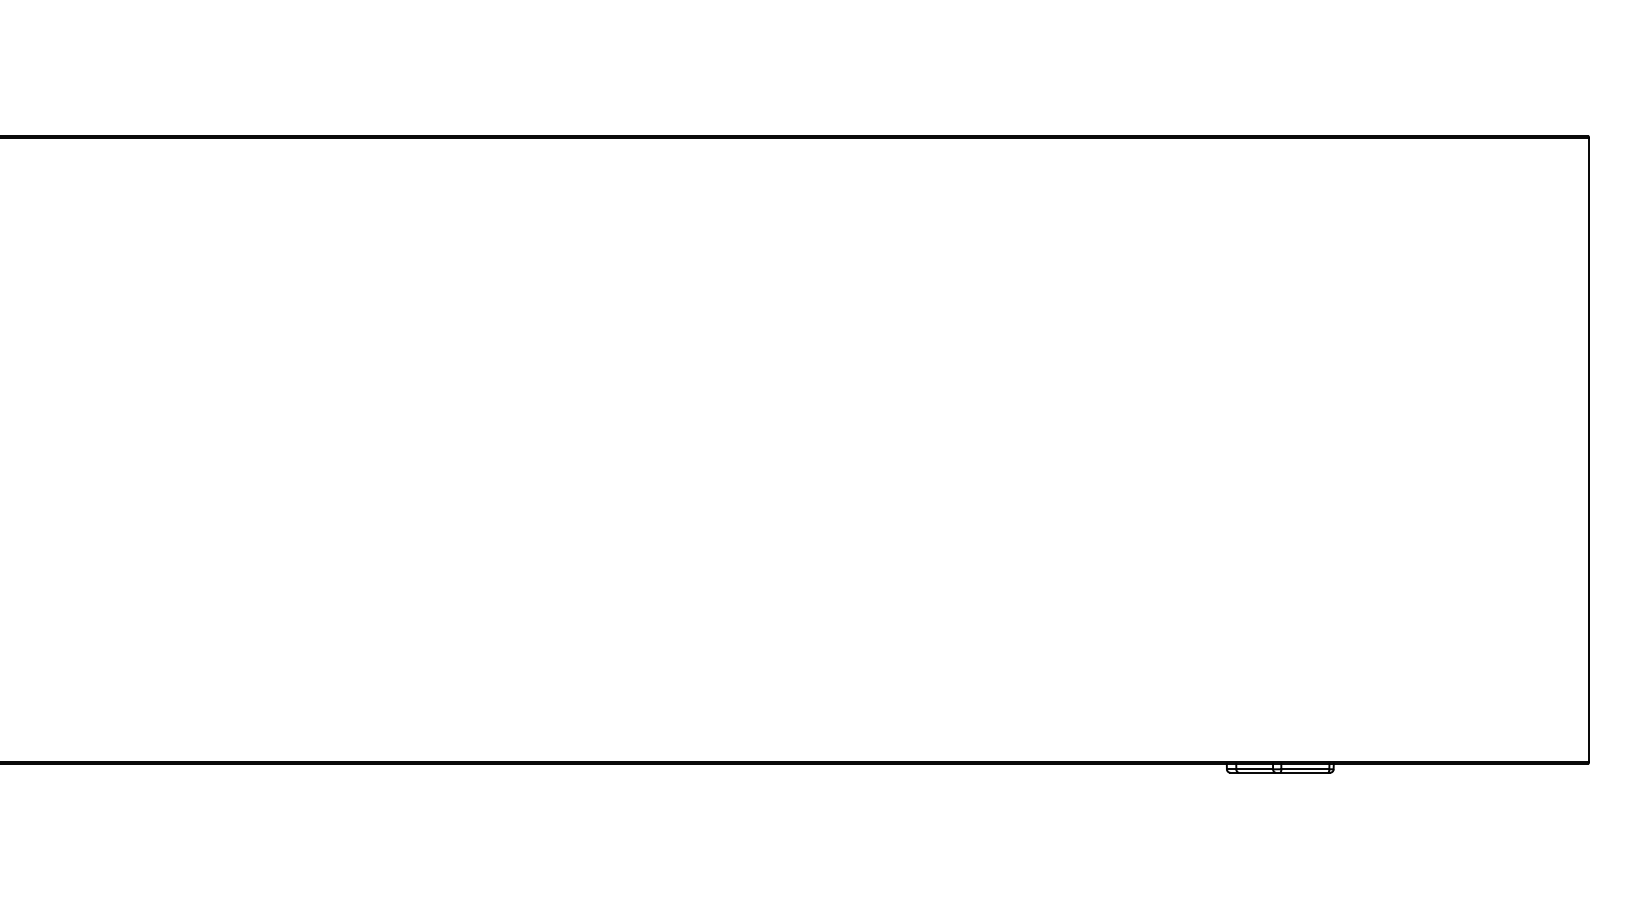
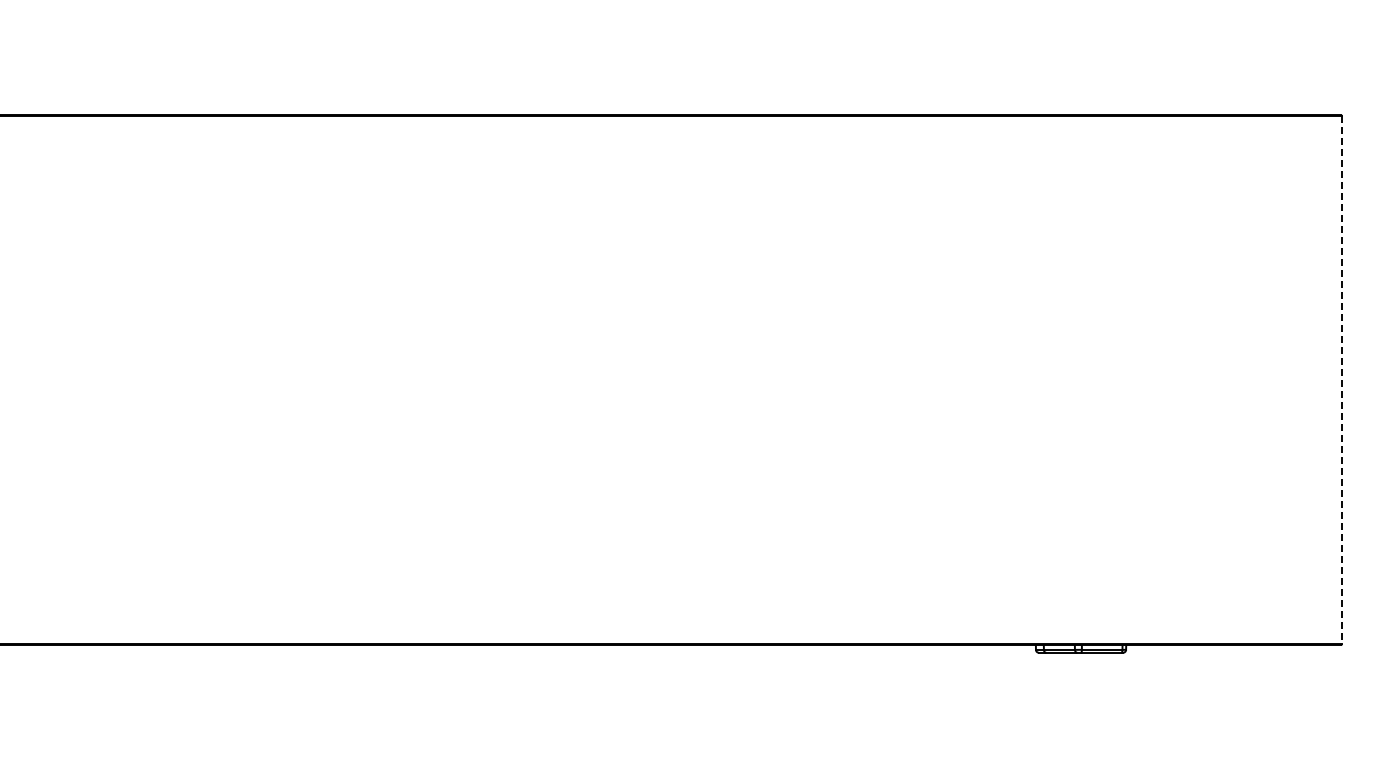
line: (1588, 450) -> (1341, 380), solid -> dashed

